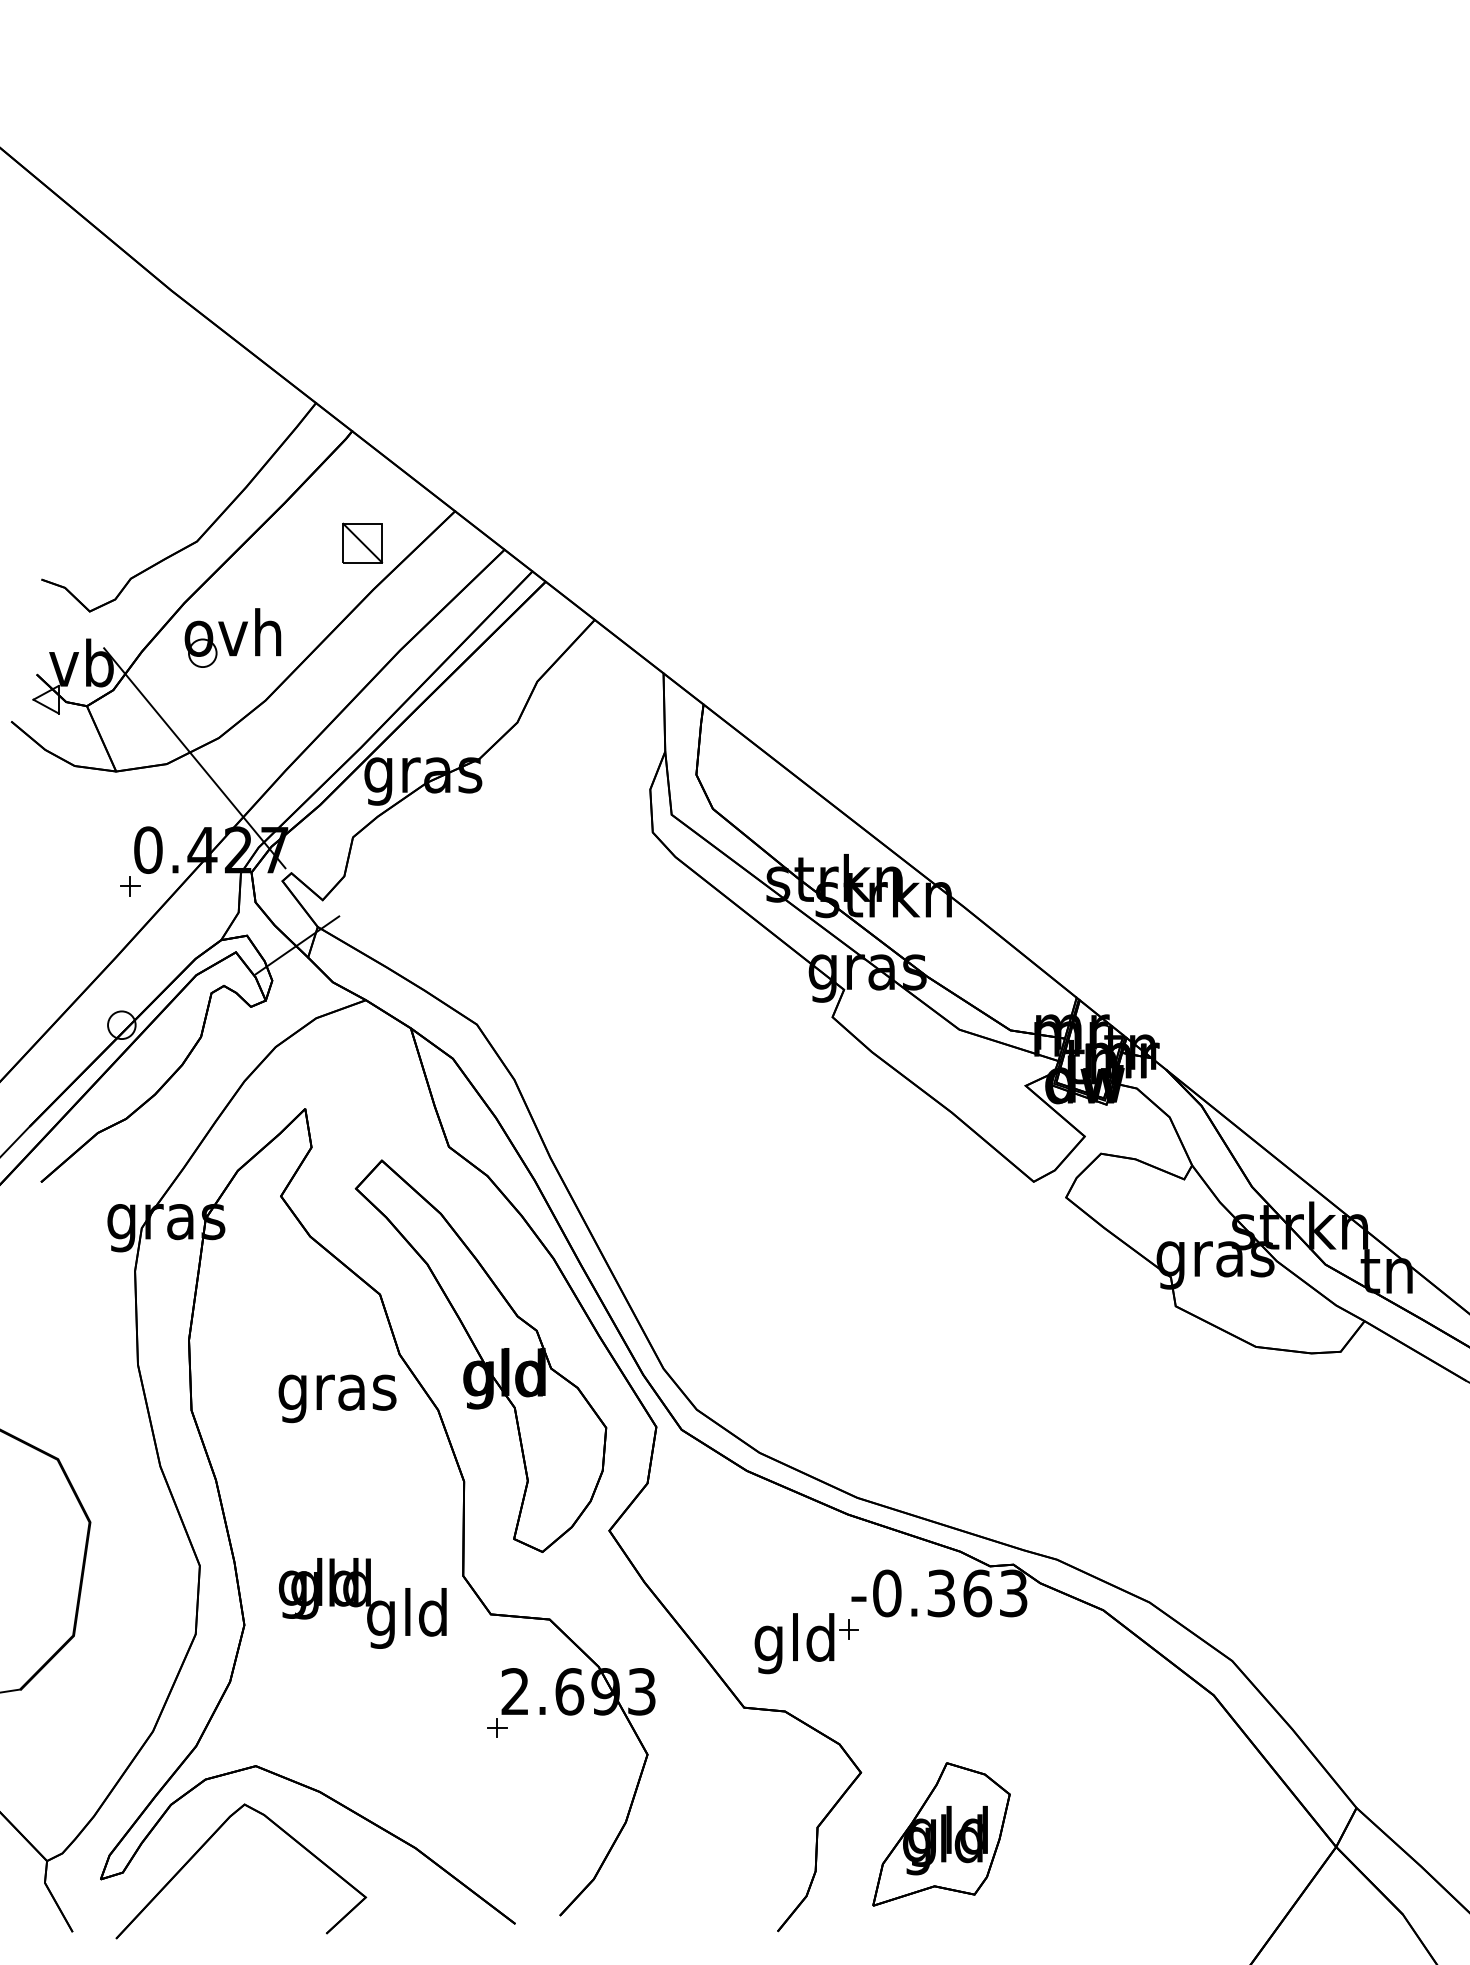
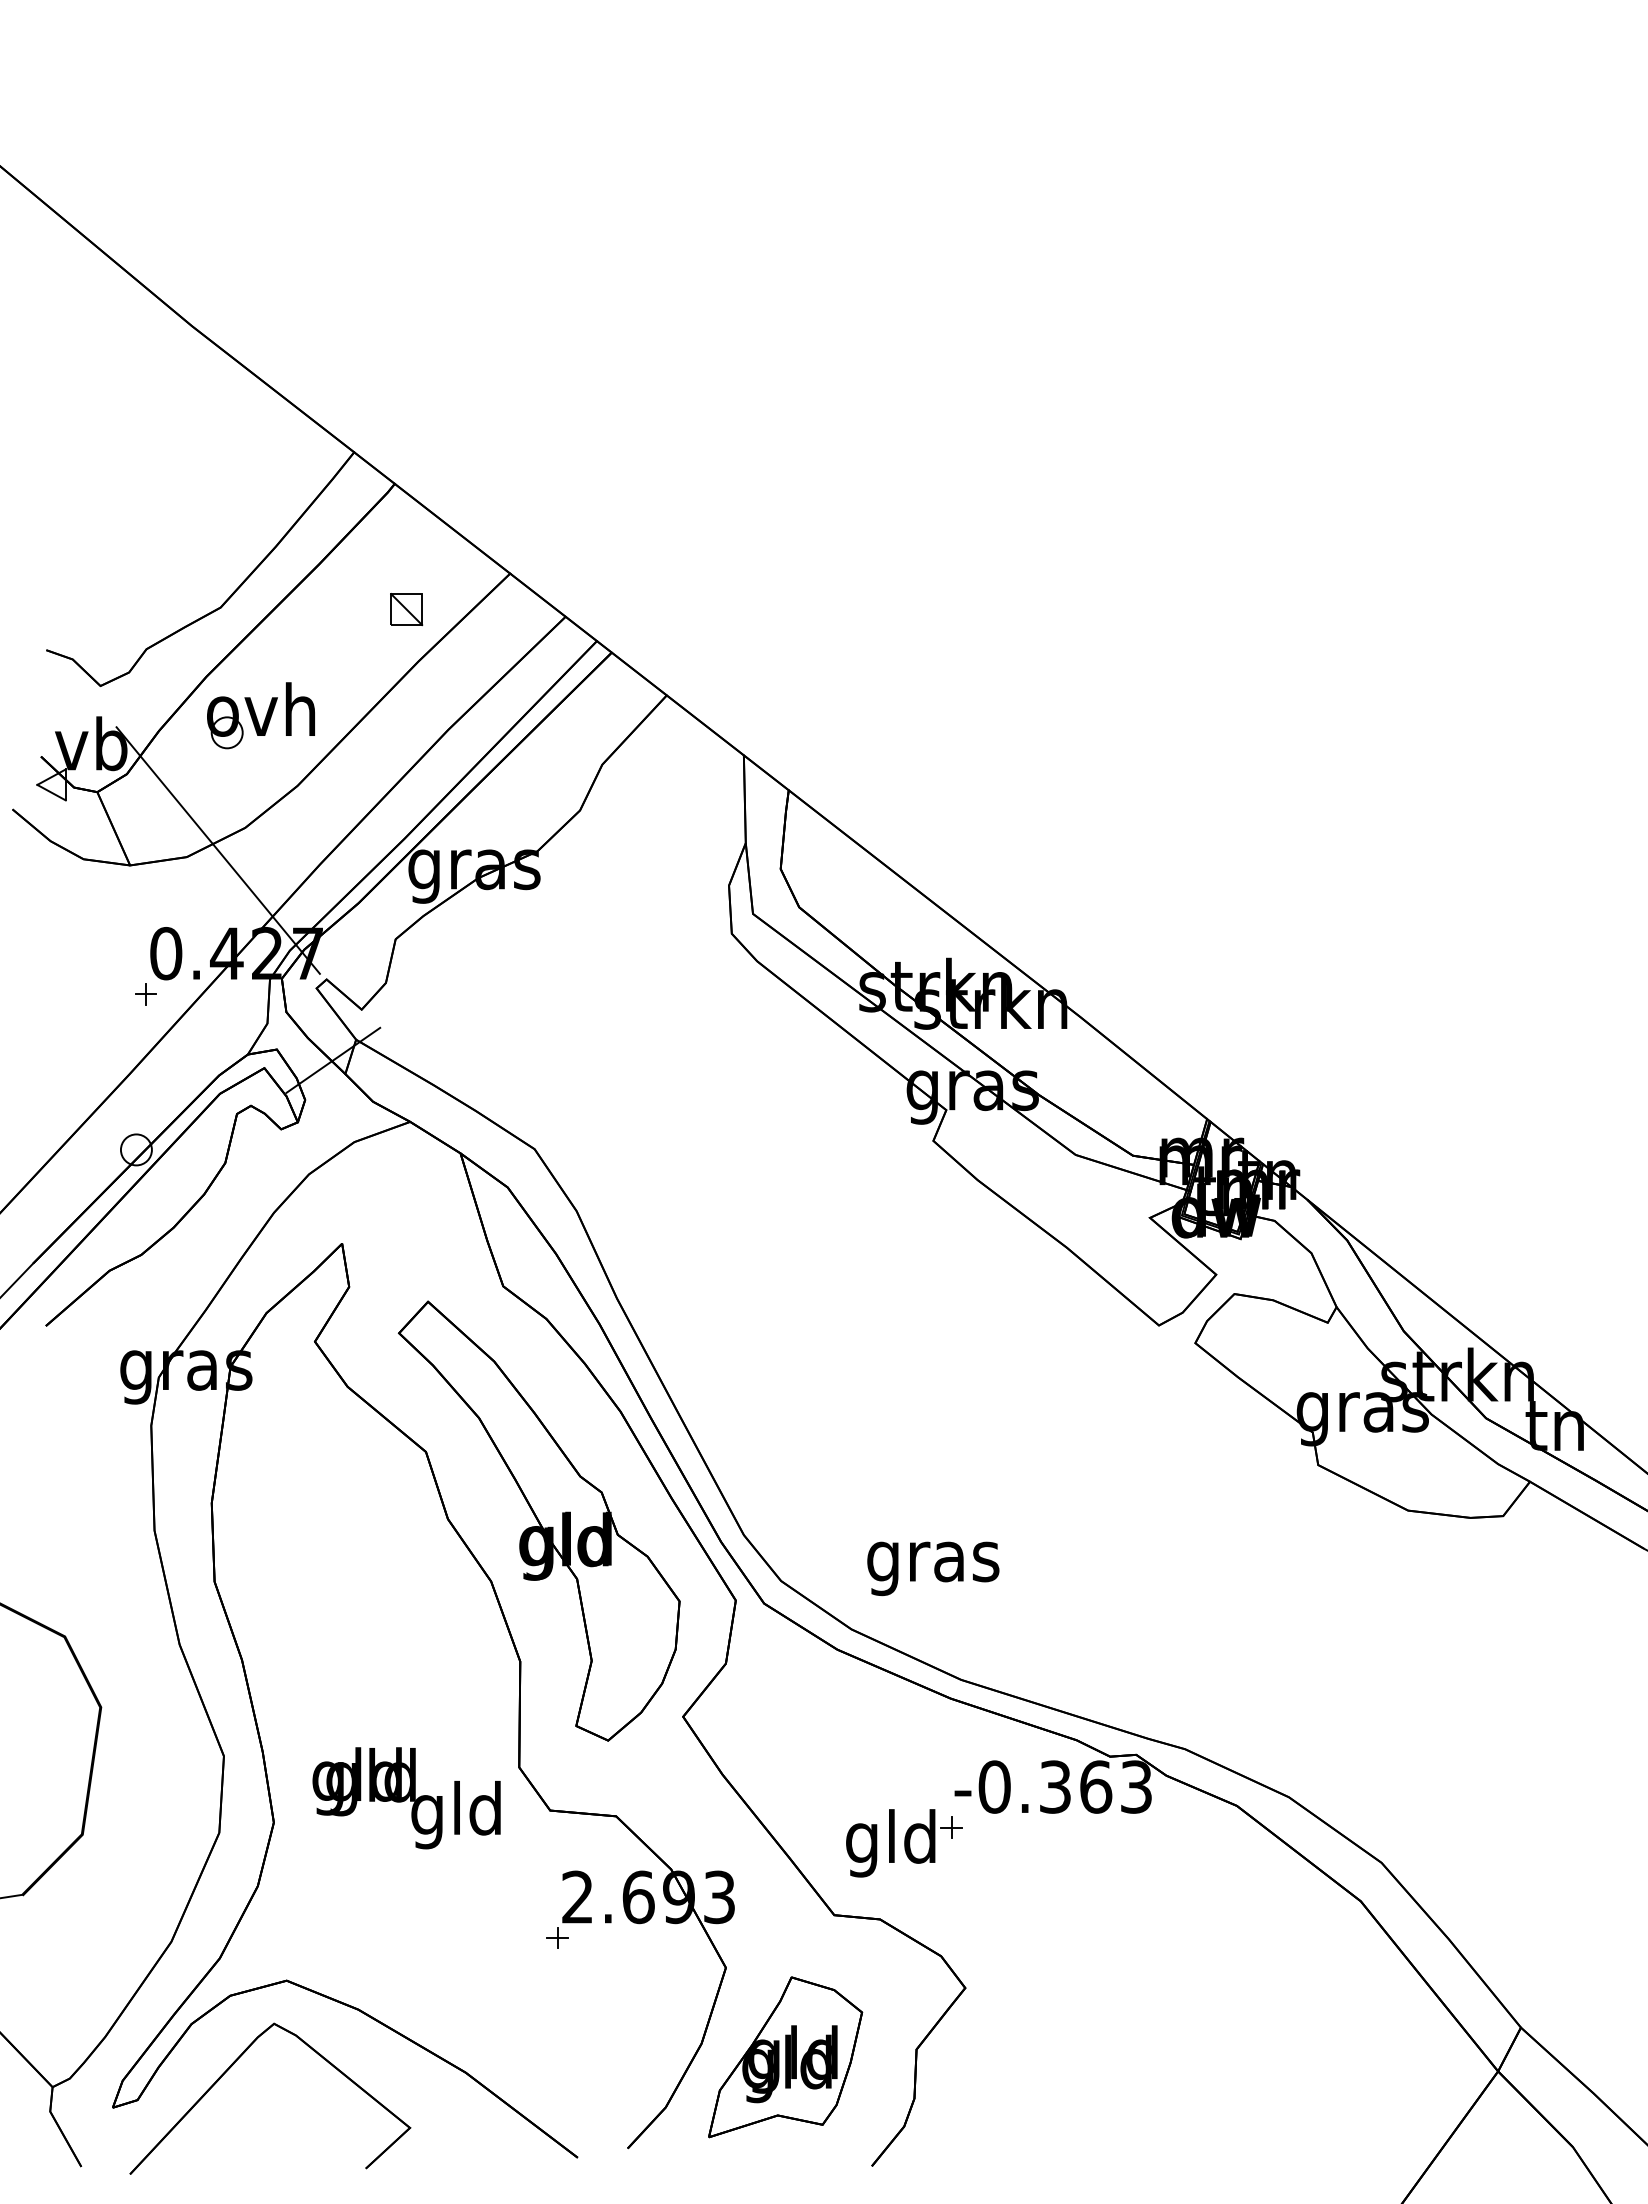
part: (362, 543) -> (406, 609), size x0.71
text: (337, 1398) -> (933, 1568), moved
part: (941, 1834) -> (785, 2057), moved

